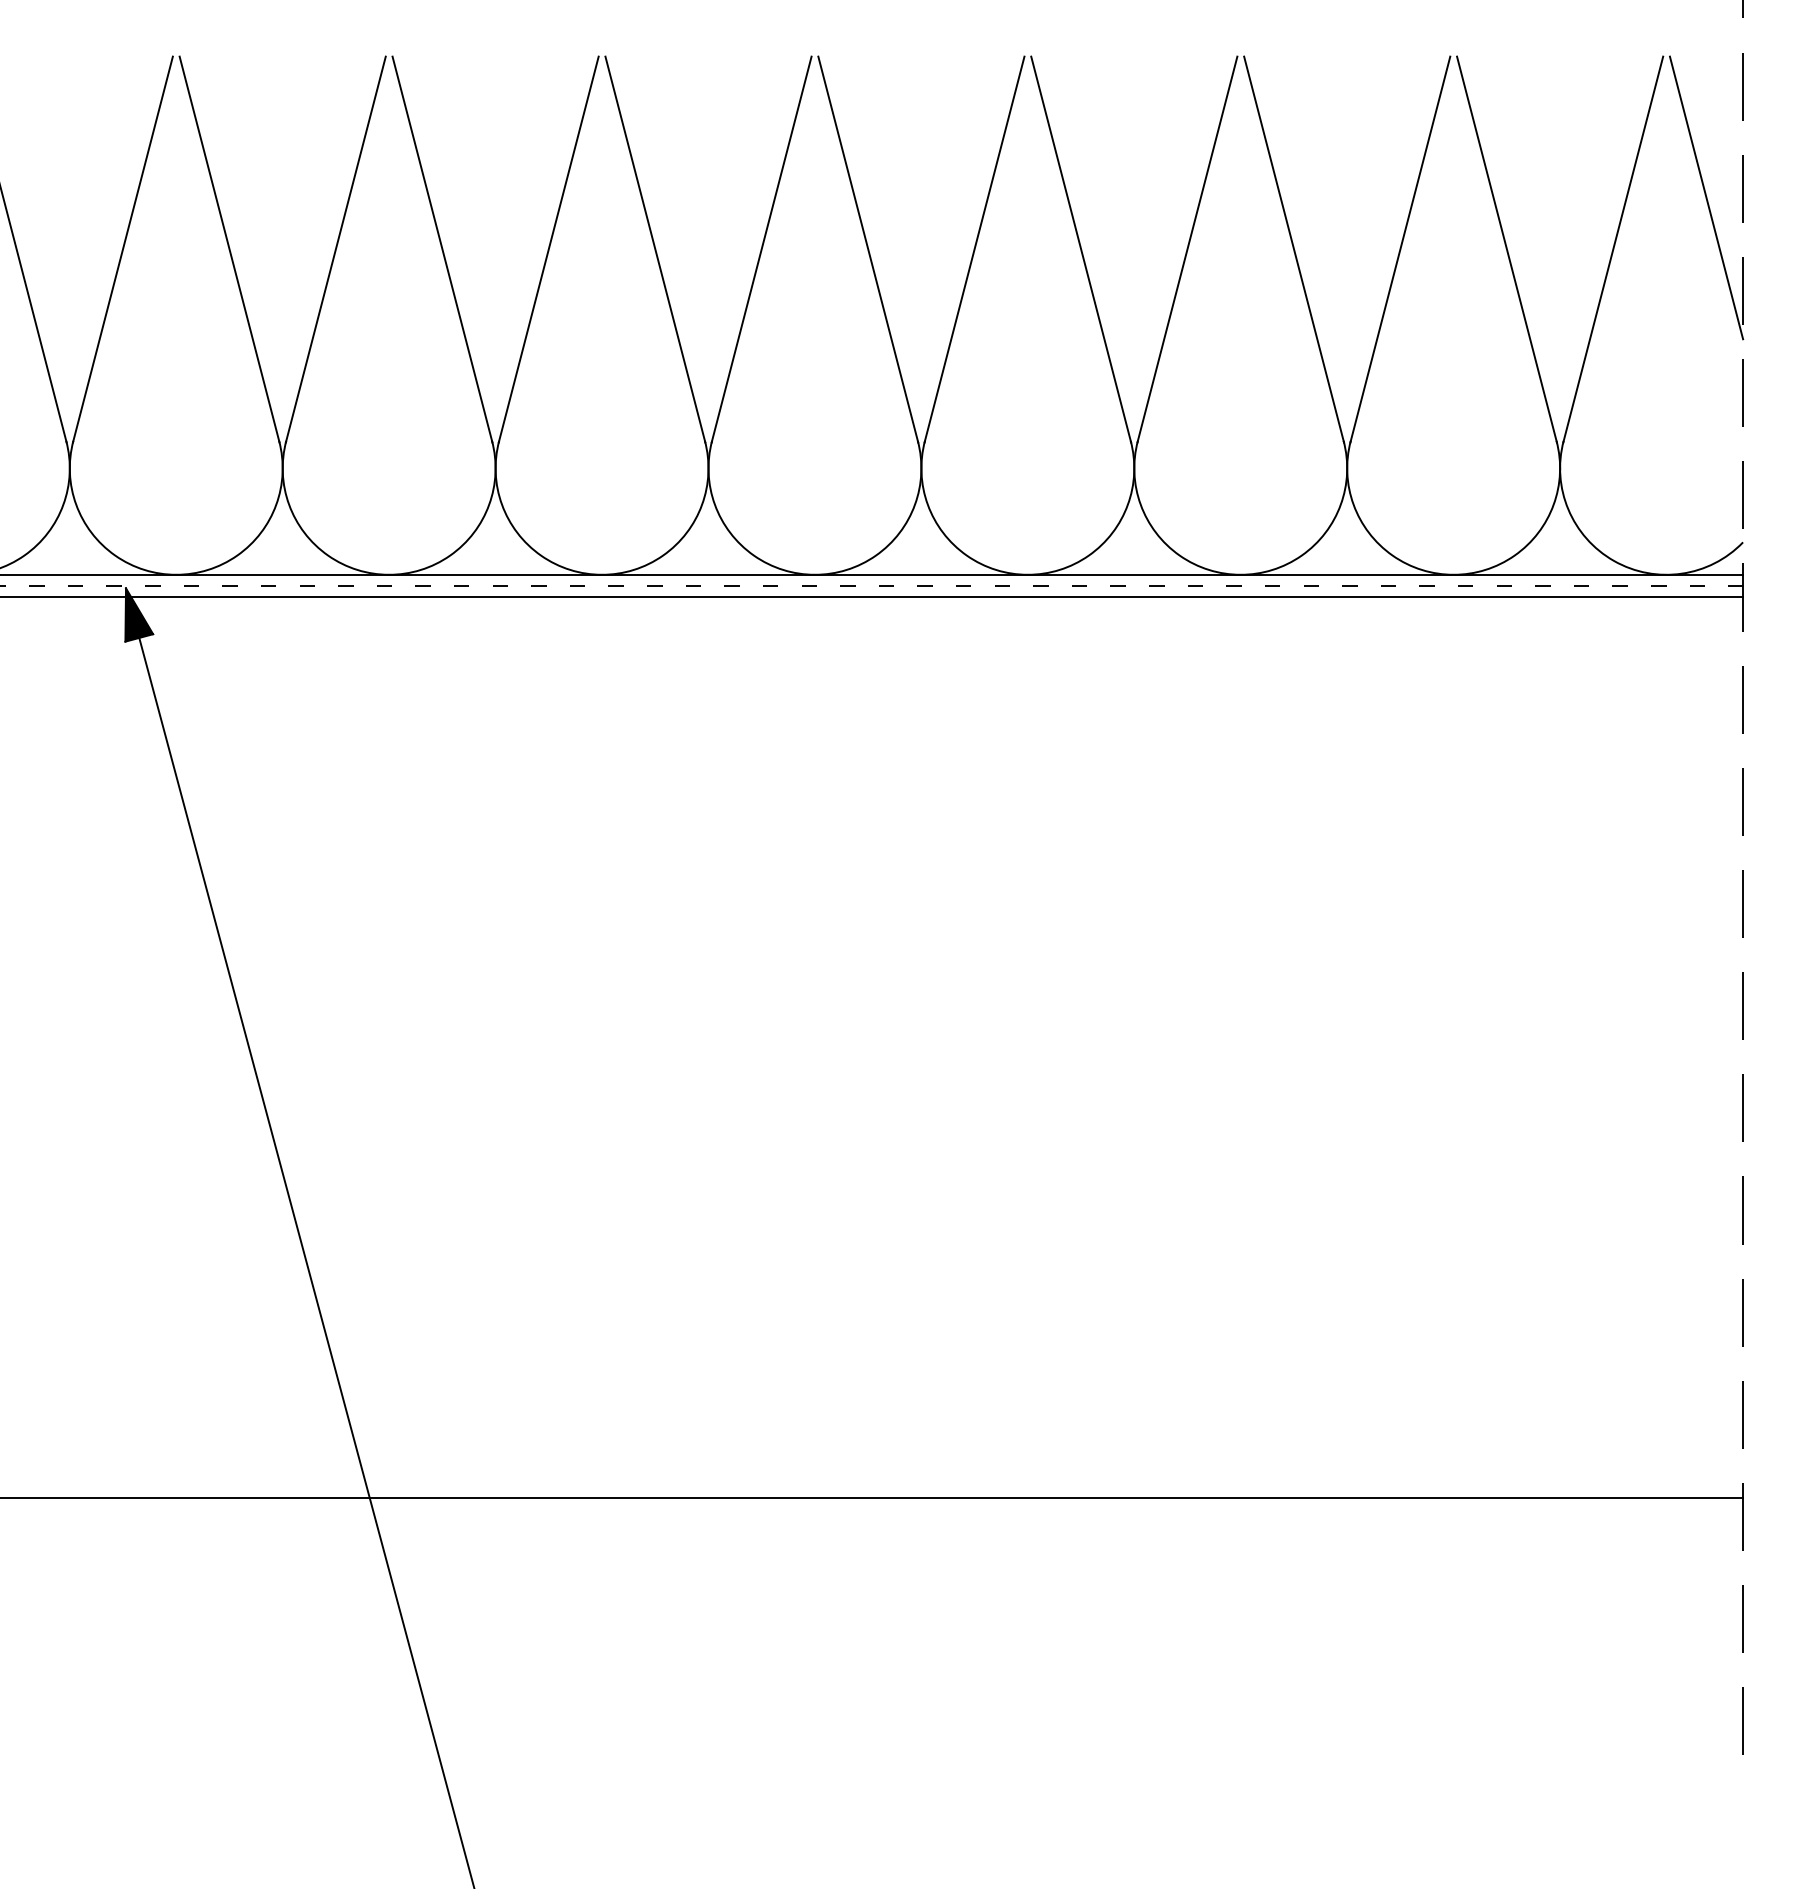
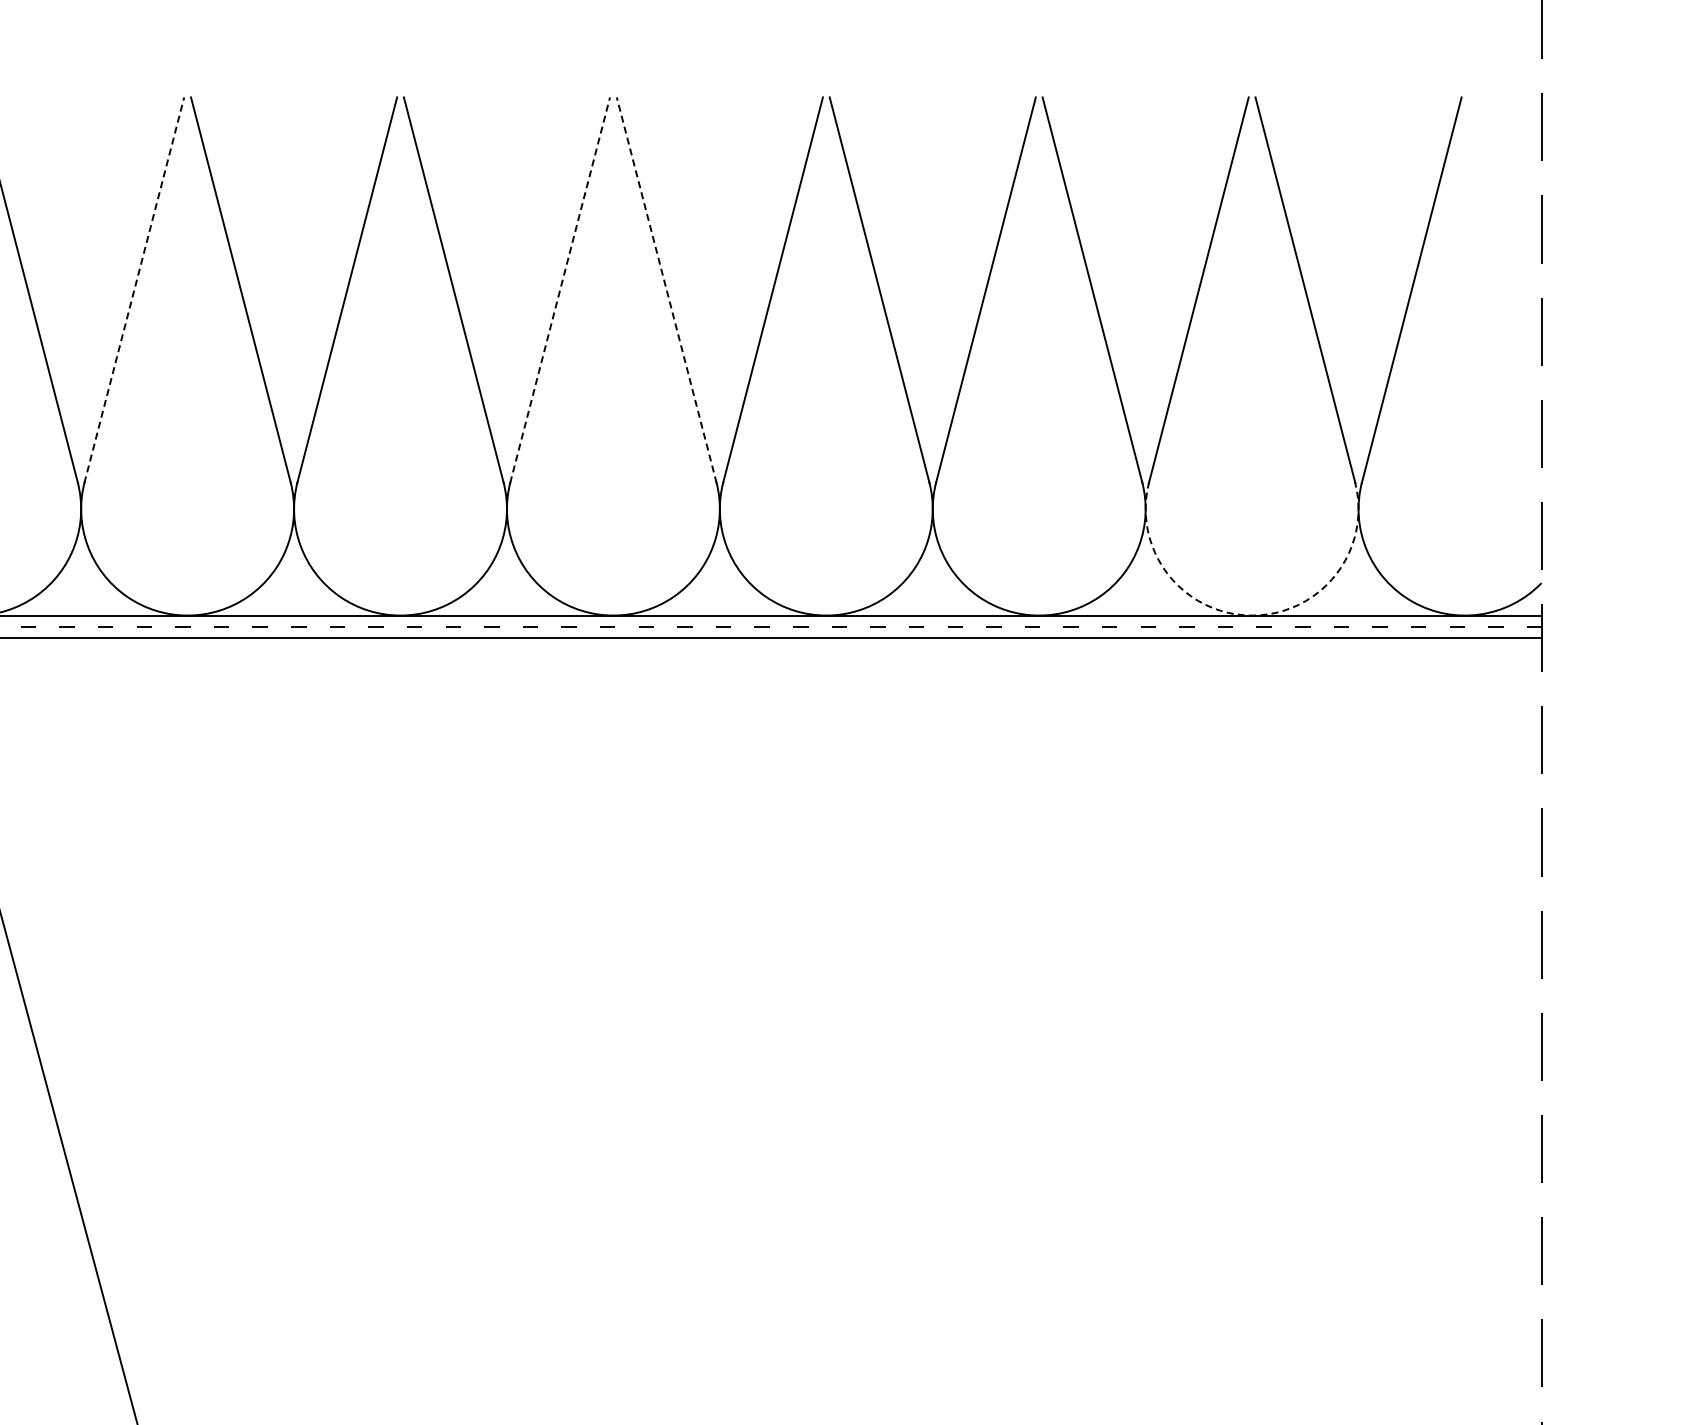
line: (1706, 197) -> (1504, 238), removed
line: (335, 249) -> (133, 290), solid -> dashed
line: (761, 249) -> (559, 290), solid -> dashed
line: (868, 249) -> (666, 290), solid -> dashed
arc: (1453, 574) -> (1251, 615), solid -> dashed

